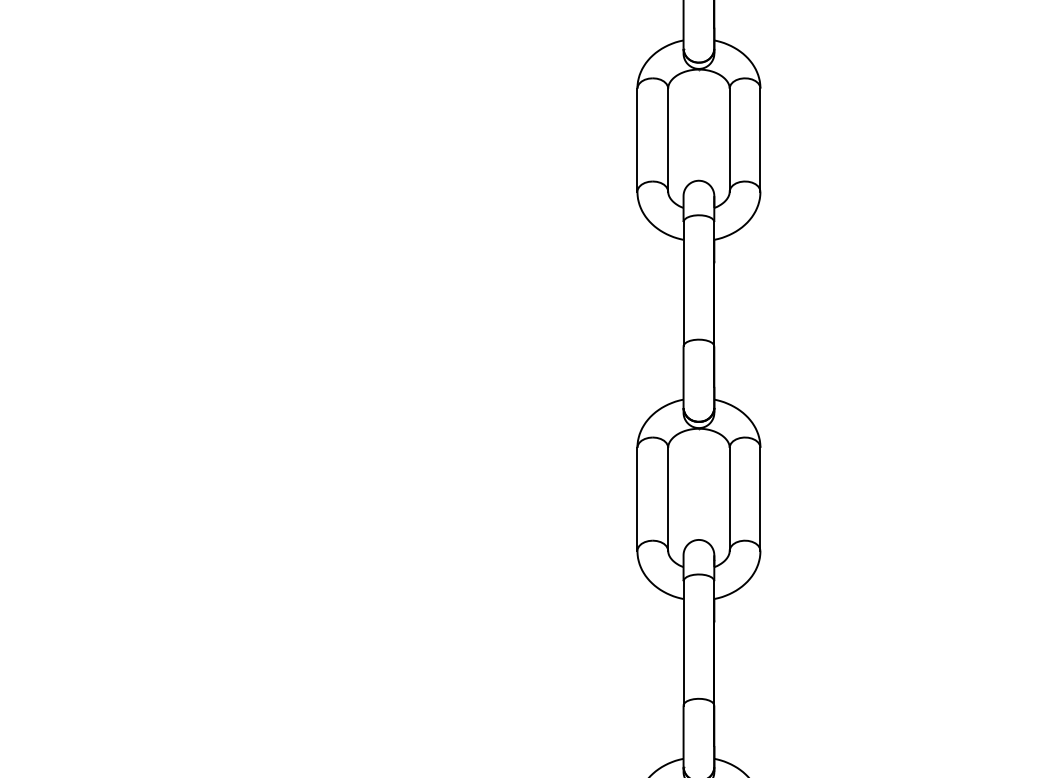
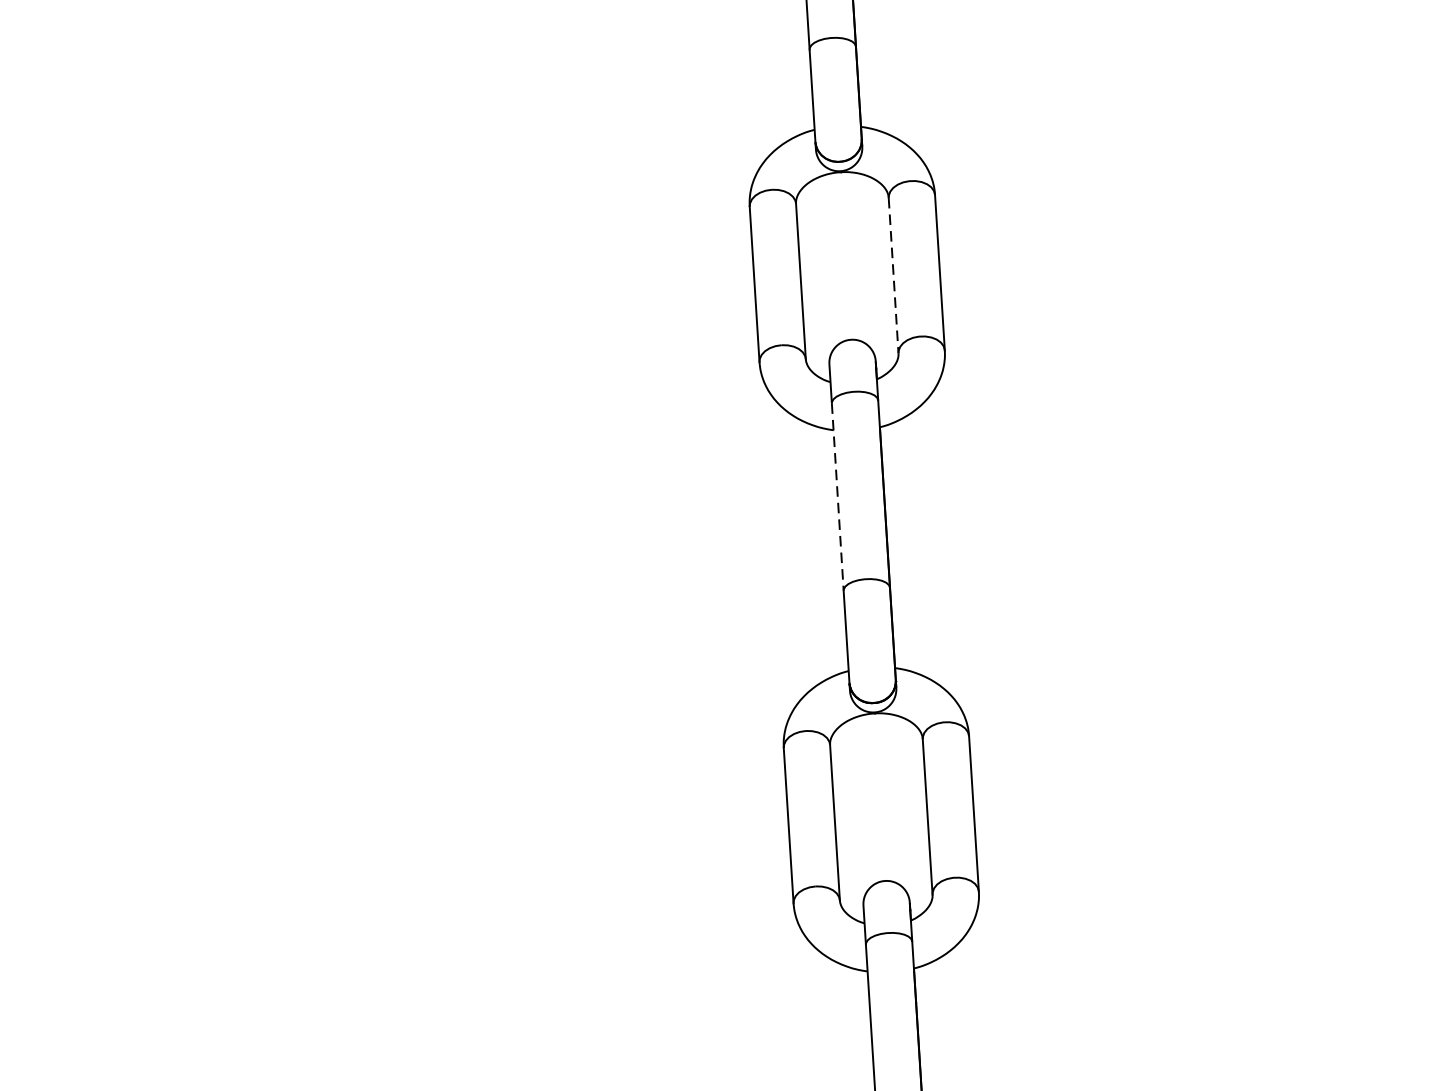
line: (729, 140) -> (893, 276), solid -> dashed
line: (683, 284) -> (837, 497), solid -> dashed

